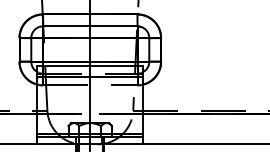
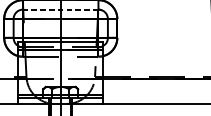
line: (89, 26) -> (60, 9), solid -> dashed

